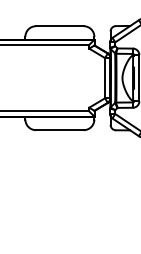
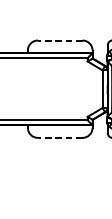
line: (59, 26) -> (59, 40), solid -> dashed
line: (59, 130) -> (59, 138), solid -> dashed

